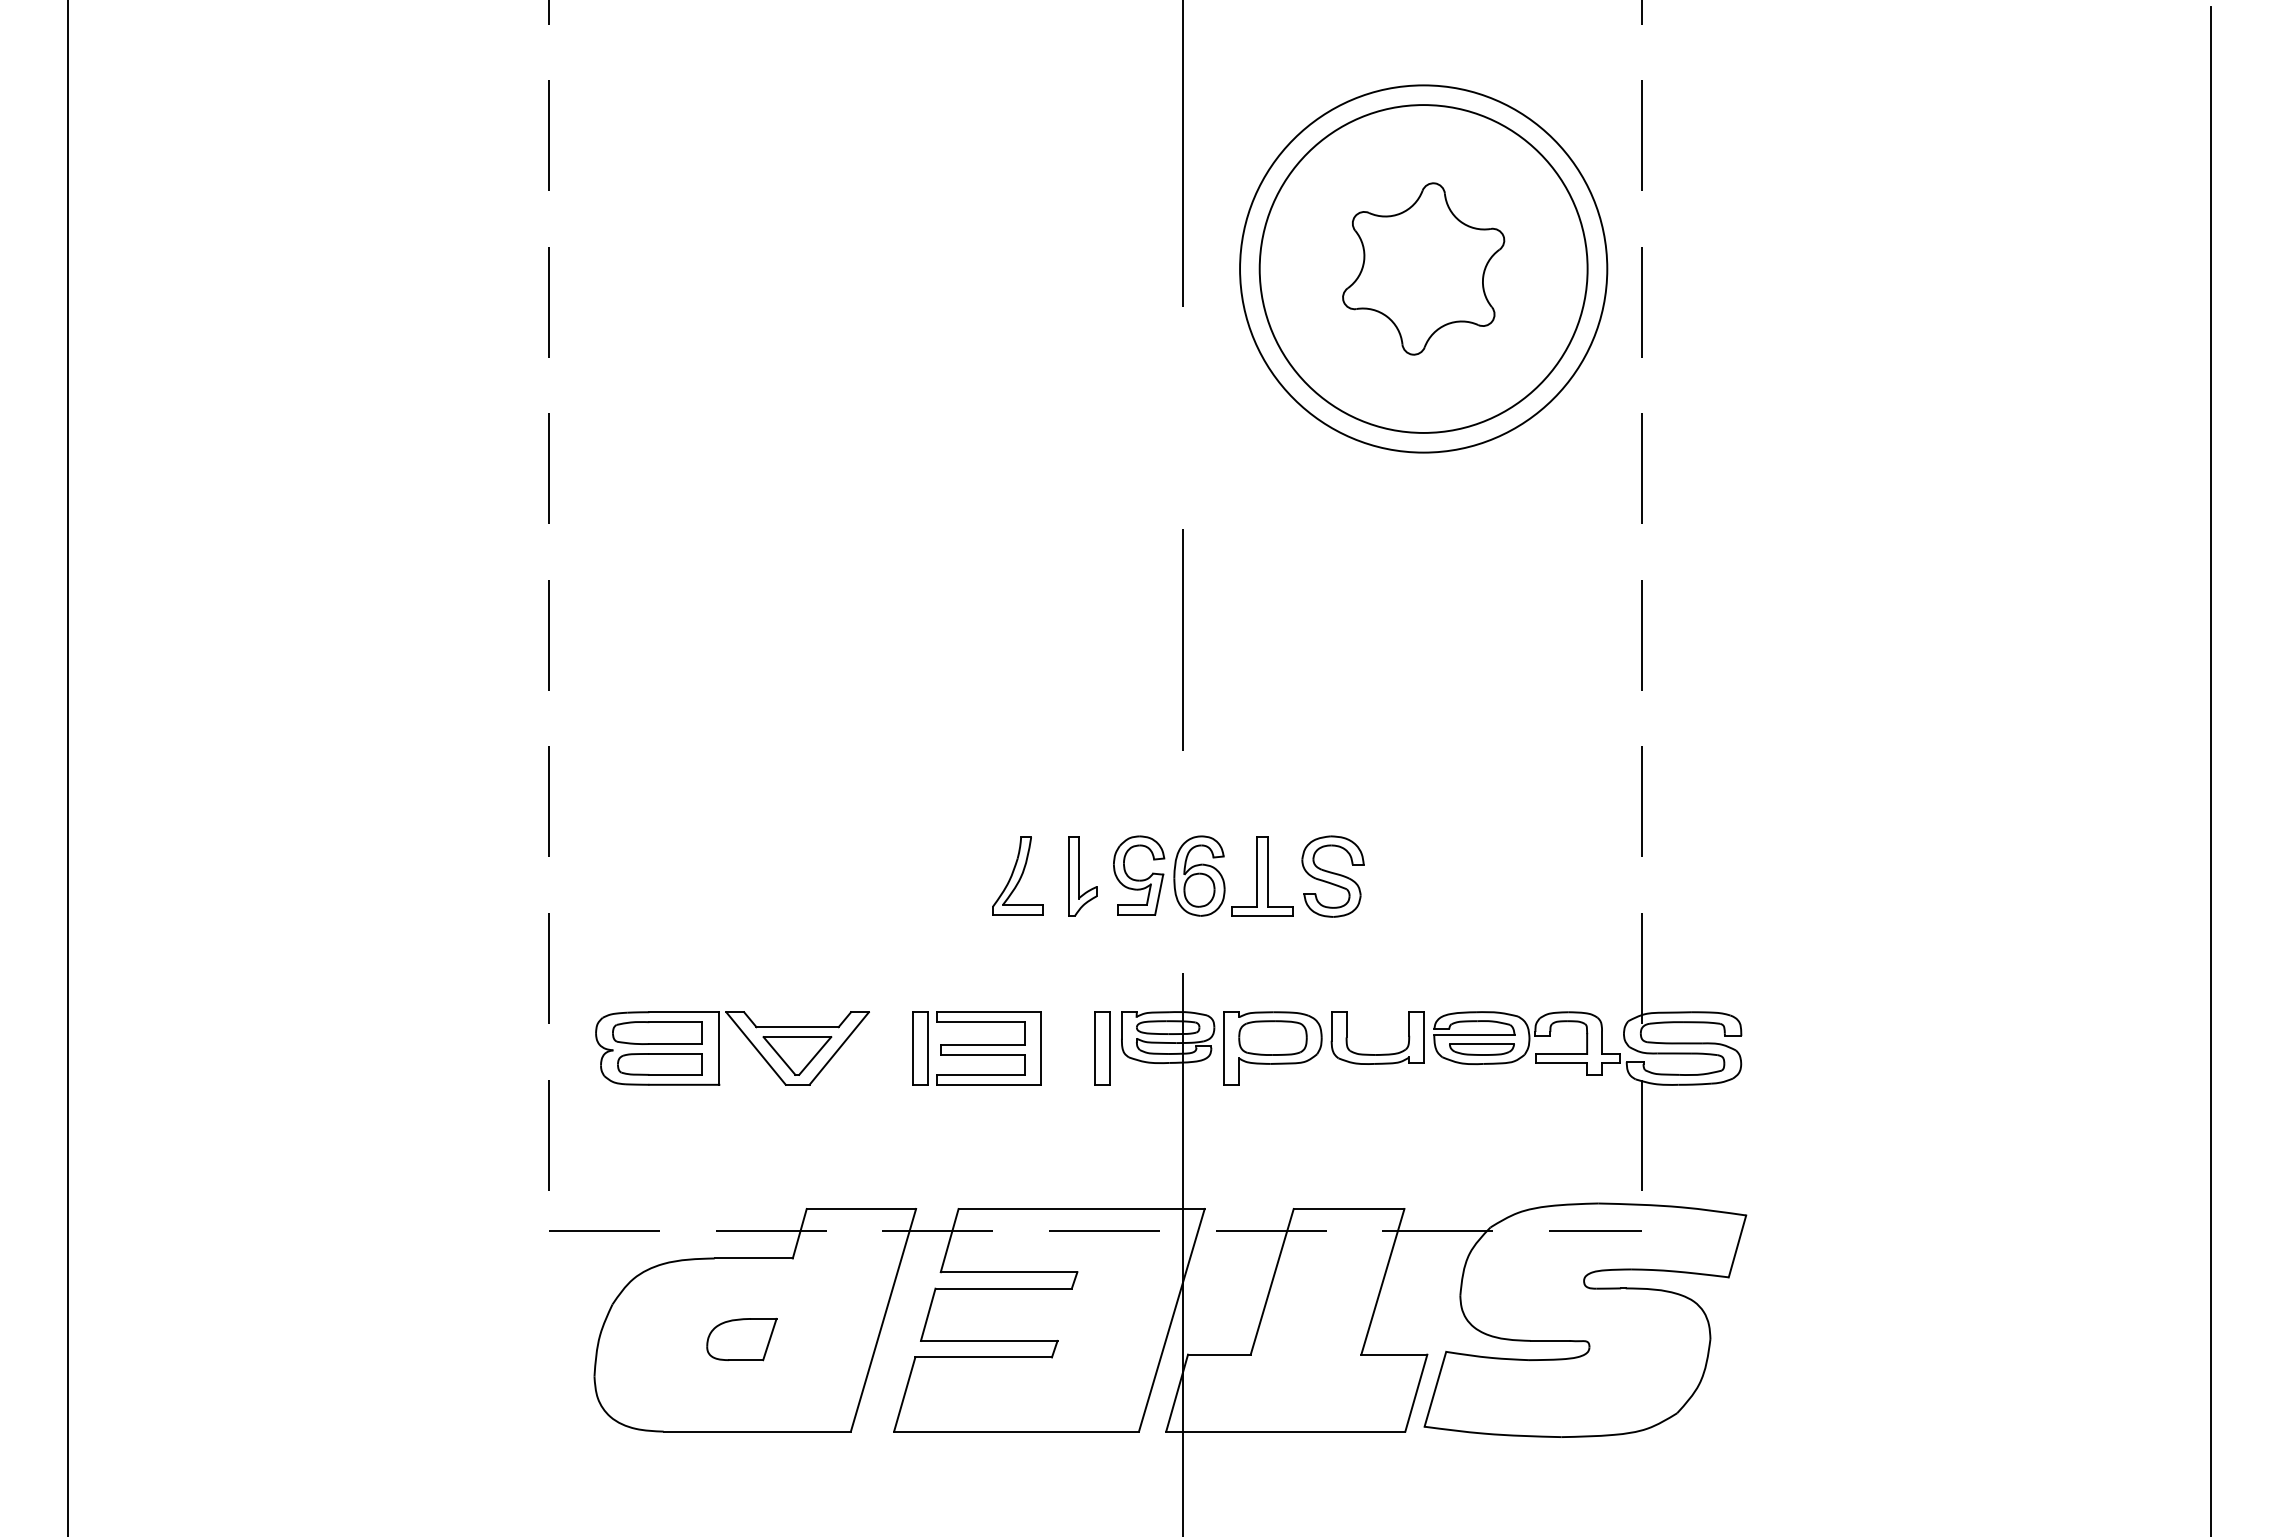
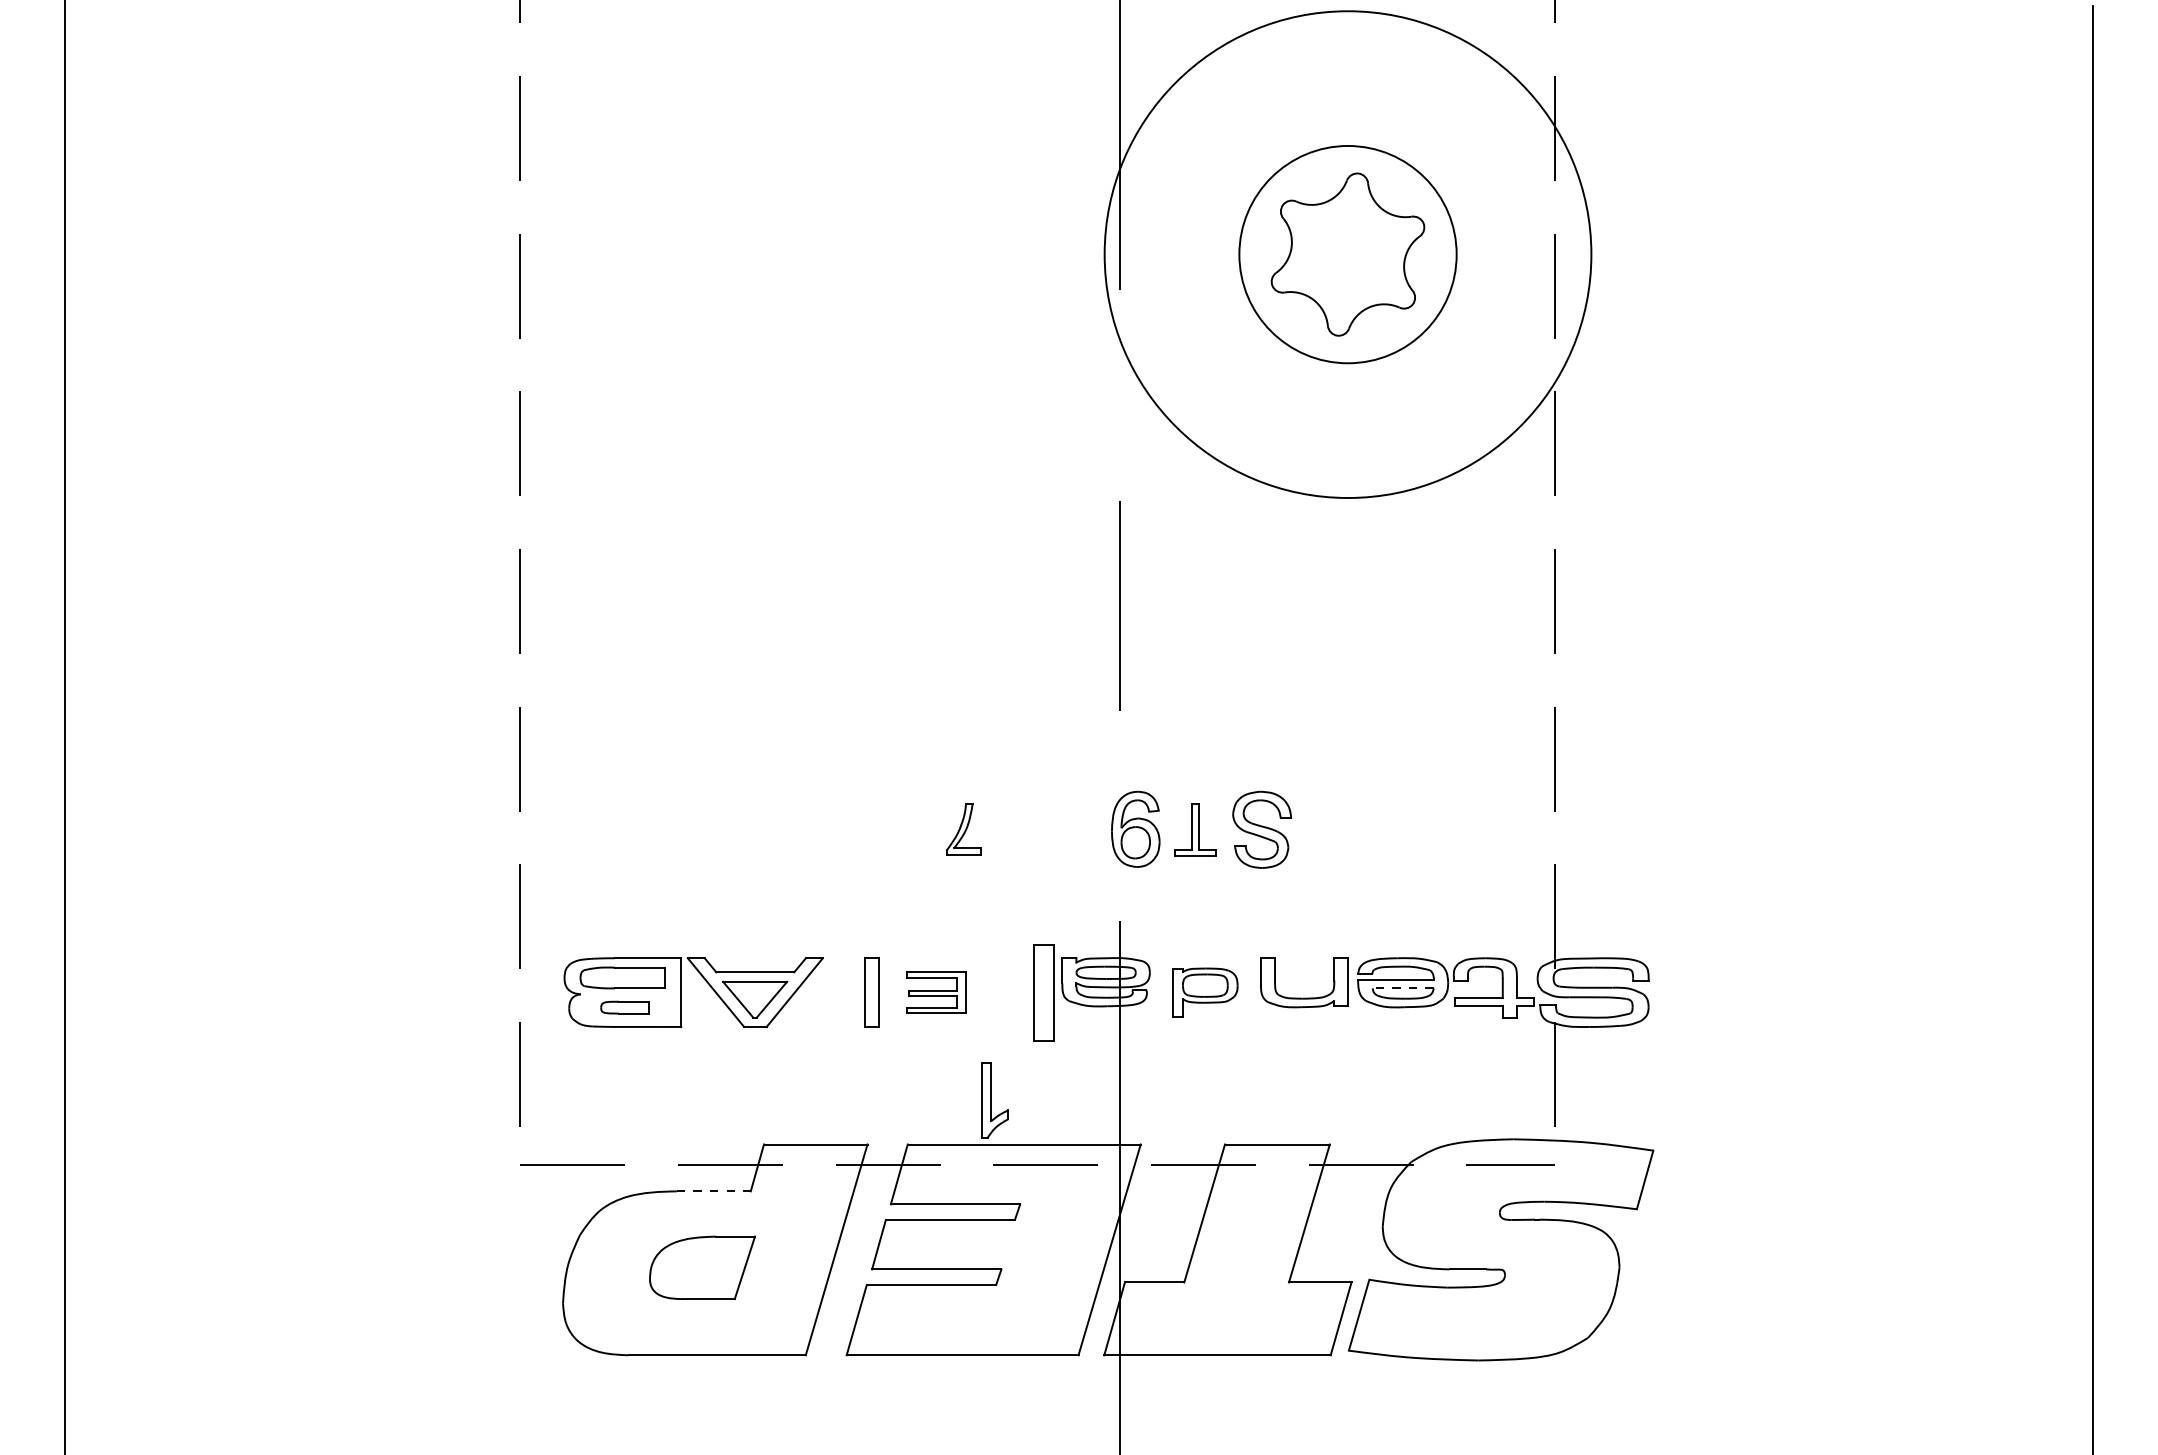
circle: (1423, 268) -> (1347, 254), size x0.7
circle: (1423, 268) -> (1347, 254), size x1.4
part: (1017, 875) -> (963, 828), size x0.7
part: (1139, 875) -> (1079, 828), removed
part: (1082, 876) -> (994, 1100), moved
part: (1262, 876) -> (1195, 829), size x0.7
line: (1481, 1044) -> (1402, 988), solid -> dashed
part: (988, 1048) -> (936, 992), size x0.6
part: (1102, 1048) -> (1043, 992), size x1.4
part: (1272, 1048) -> (1204, 992), size x0.7
part: (659, 1064) -> (624, 1007), size x0.6
line: (754, 1258) -> (714, 1191), solid -> dashed
part: (741, 1339) -> (702, 1268), size x1.6

